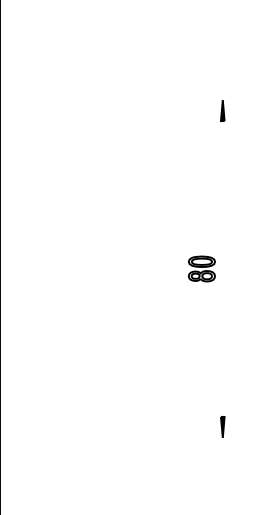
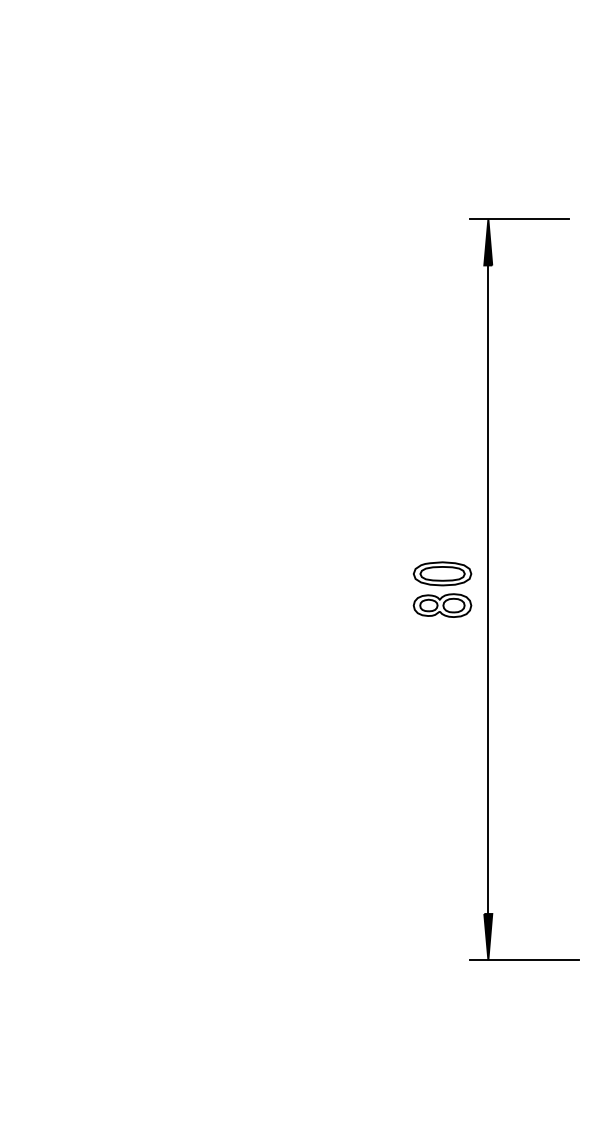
line: (236, 100) -> (518, 220), added
line: (222, 268) -> (487, 588), added
line: (239, 437) -> (524, 959), added

